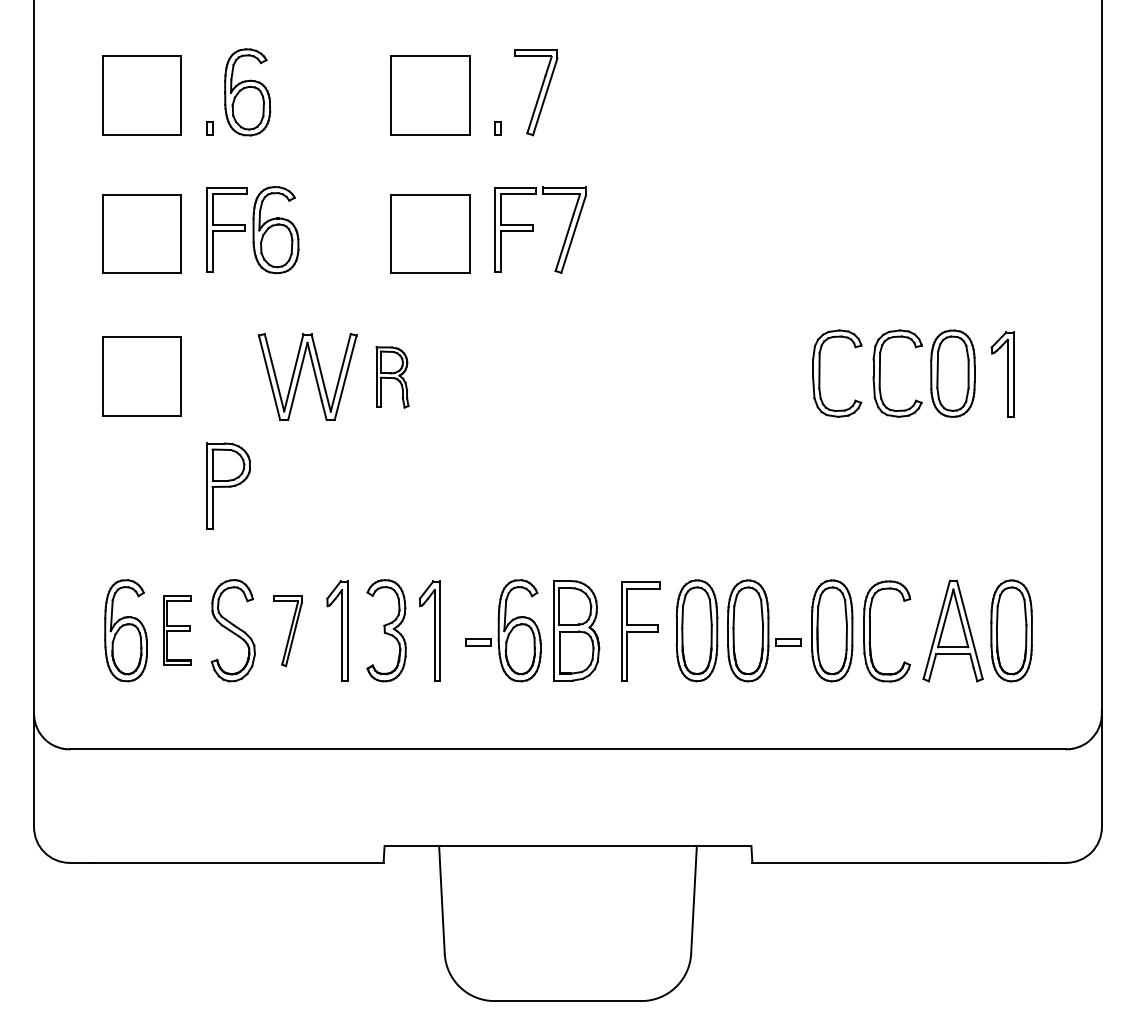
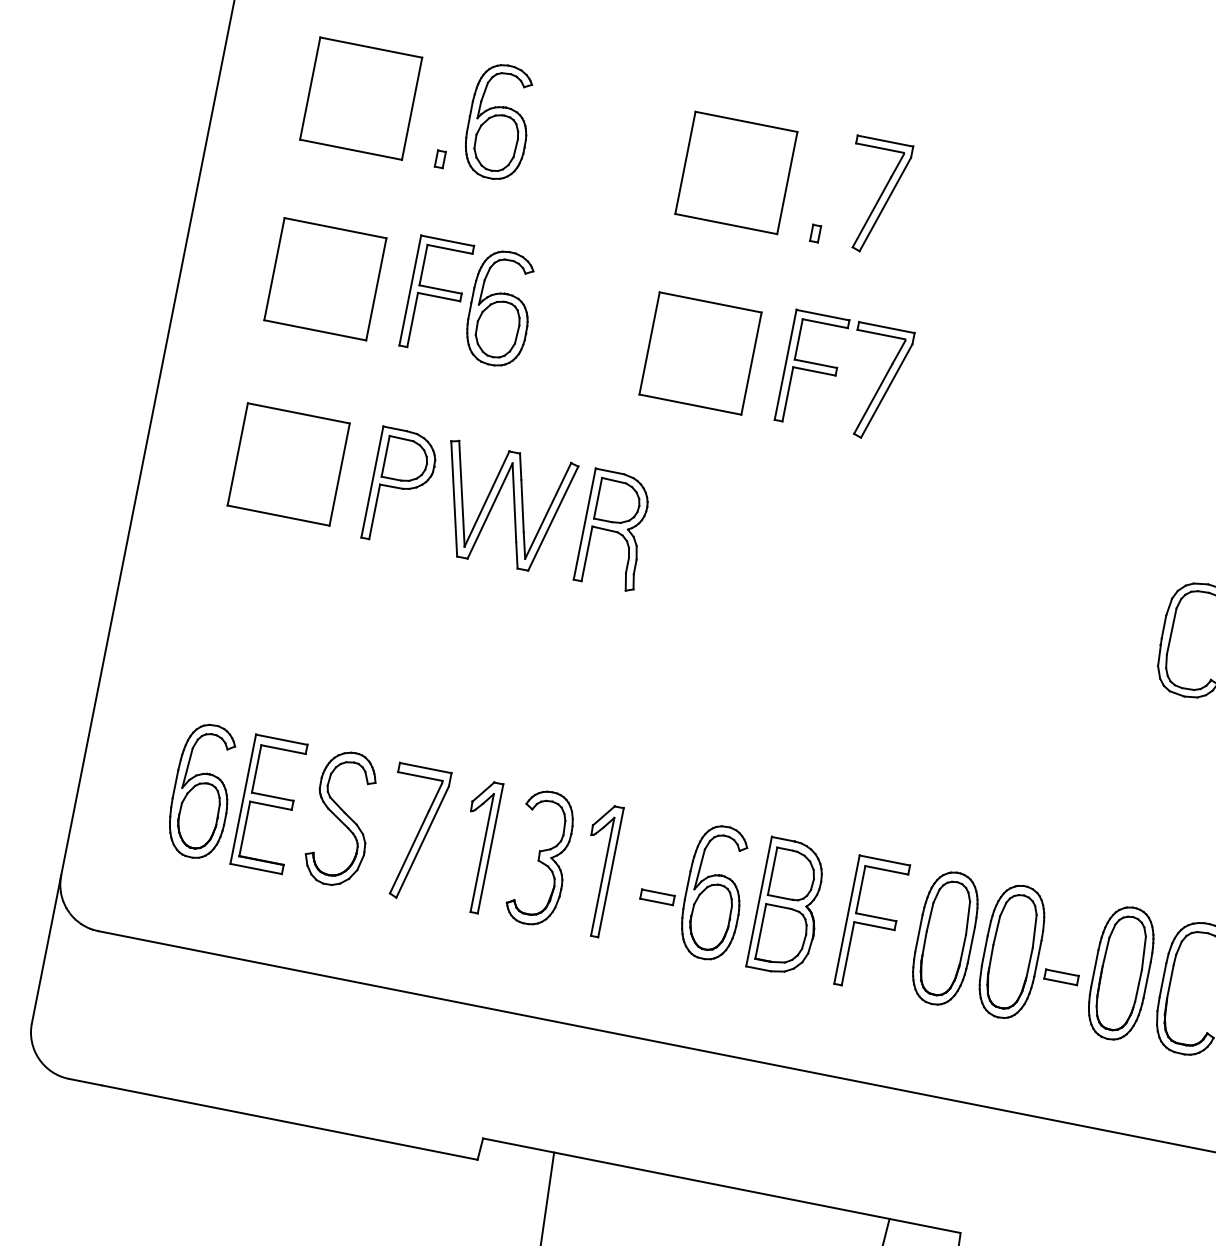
part: (392, 377) -> (614, 530), size x1.43
part: (228, 485) -> (401, 486), moved
part: (177, 630) -> (269, 804), size x1.43
part: (287, 631) -> (412, 833), size x1.43

